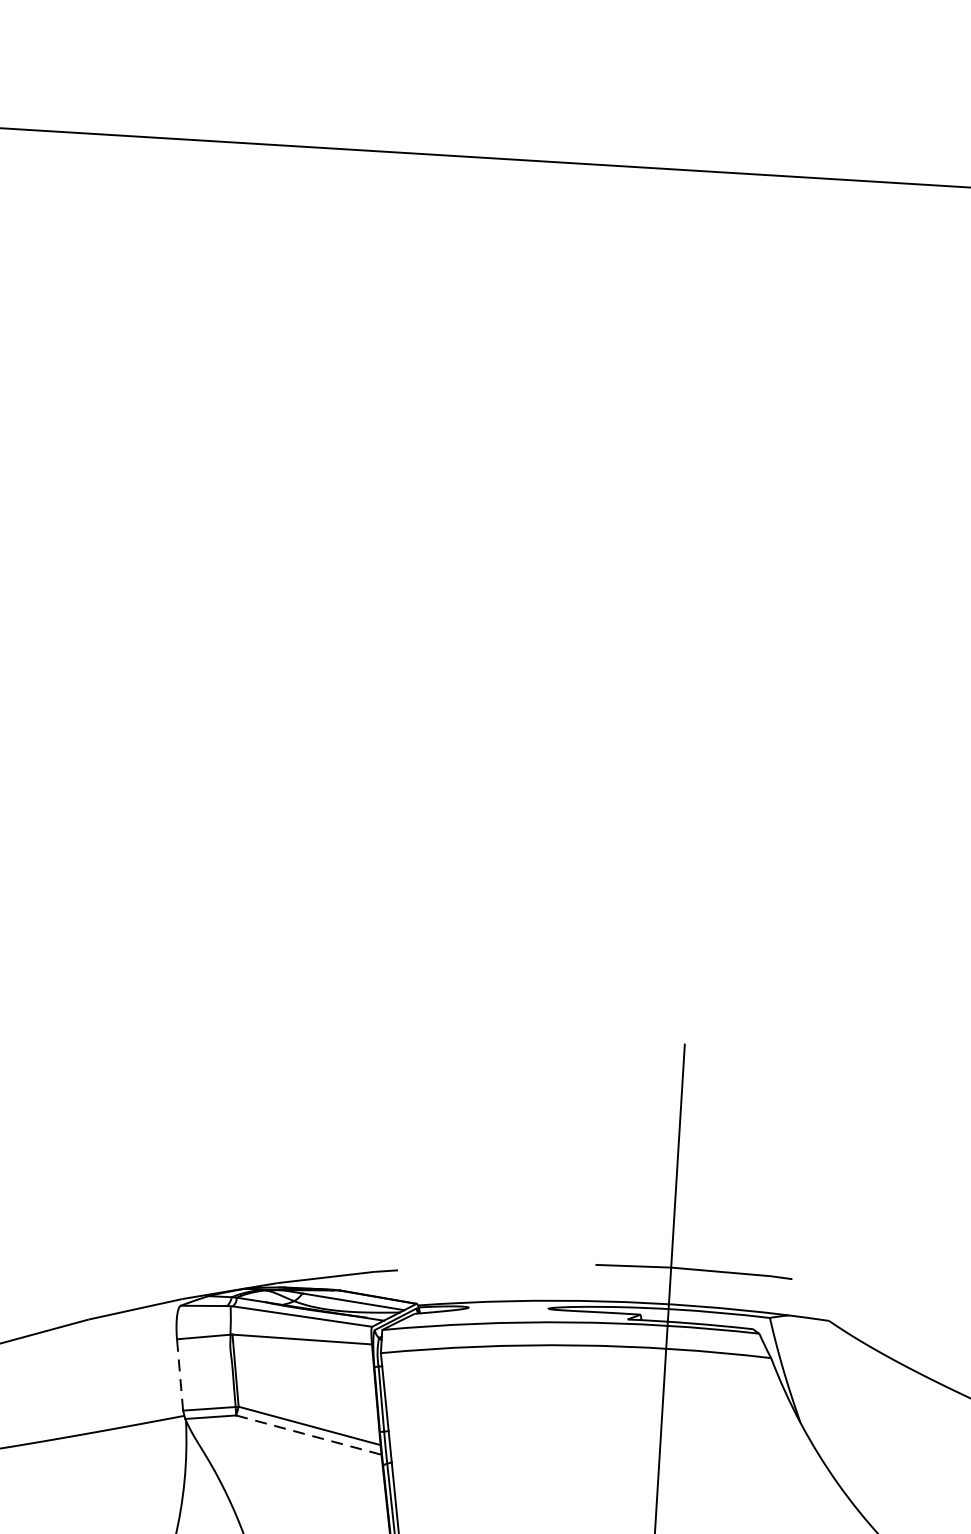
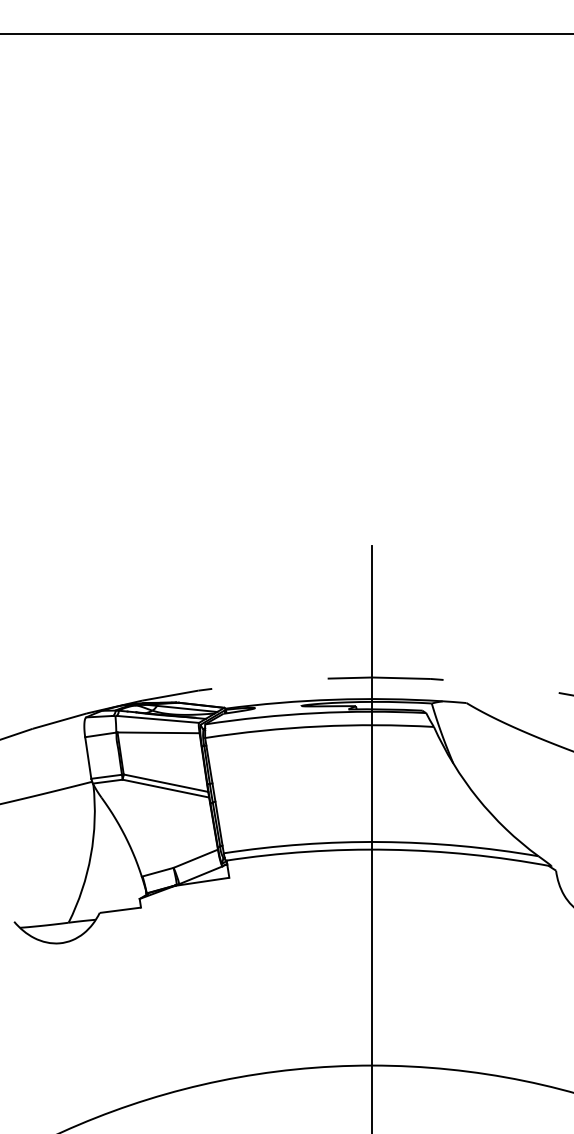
line: (180, 1374) -> (88, 757), dashed -> solid
line: (309, 1434) -> (166, 788), dashed -> solid

